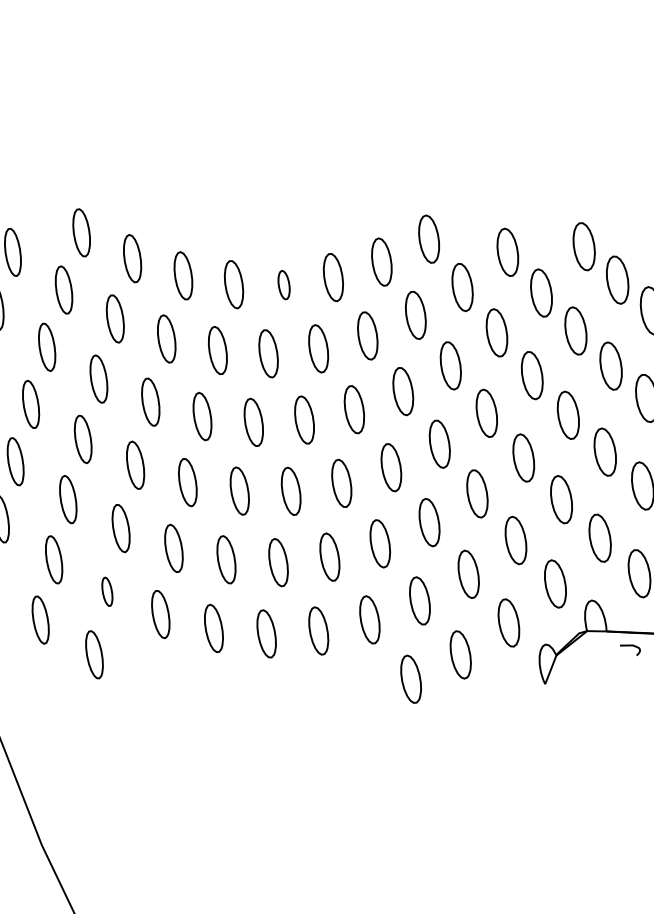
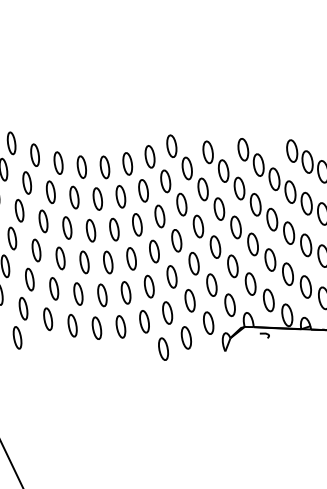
part: (283, 285) -> (104, 167), size x1.67
part: (107, 591) -> (23, 308), size x1.67

